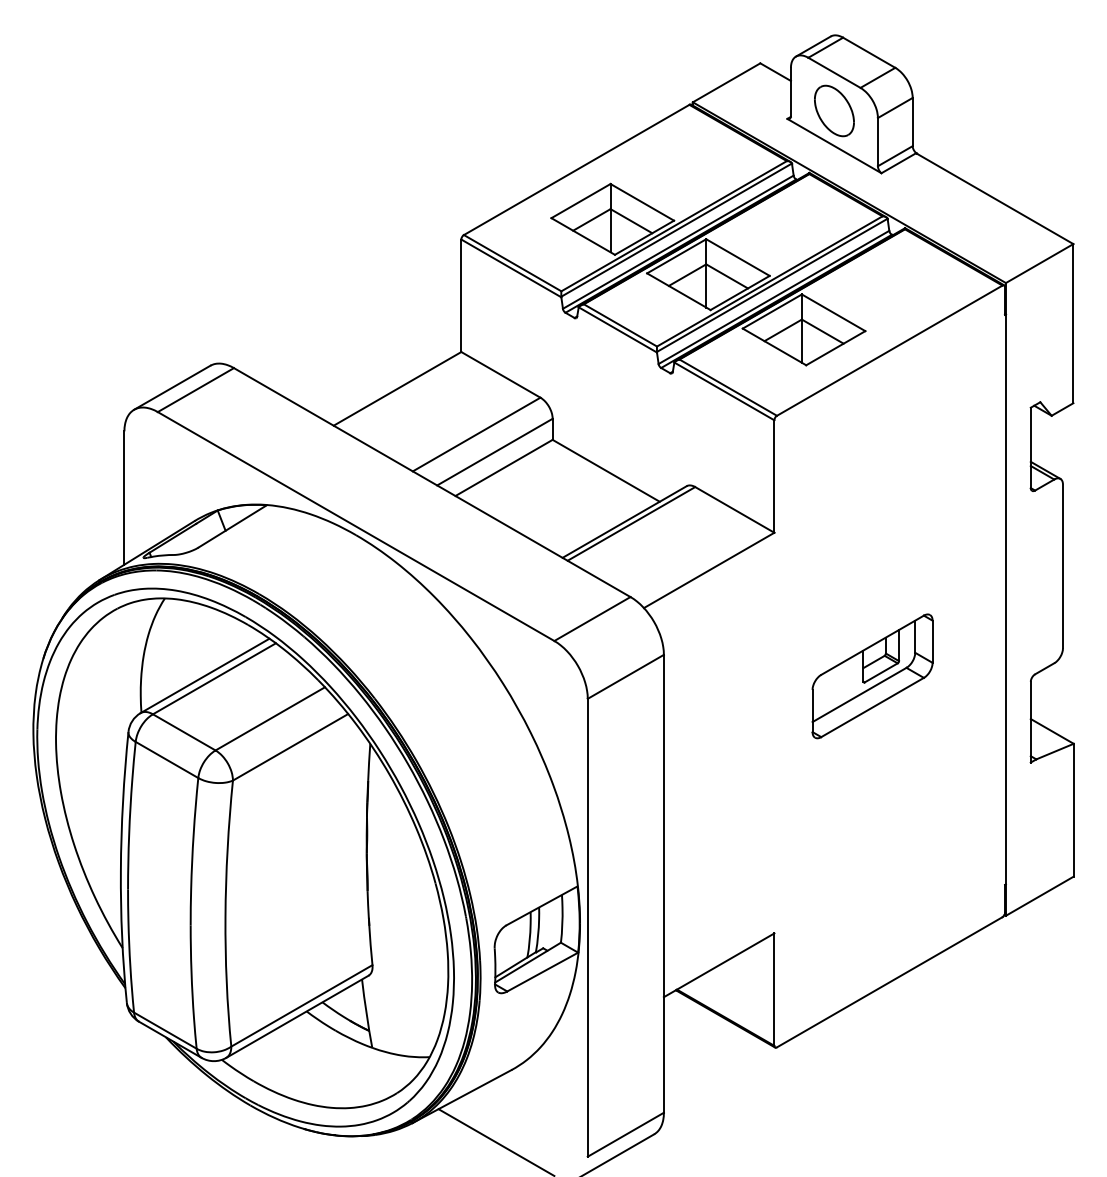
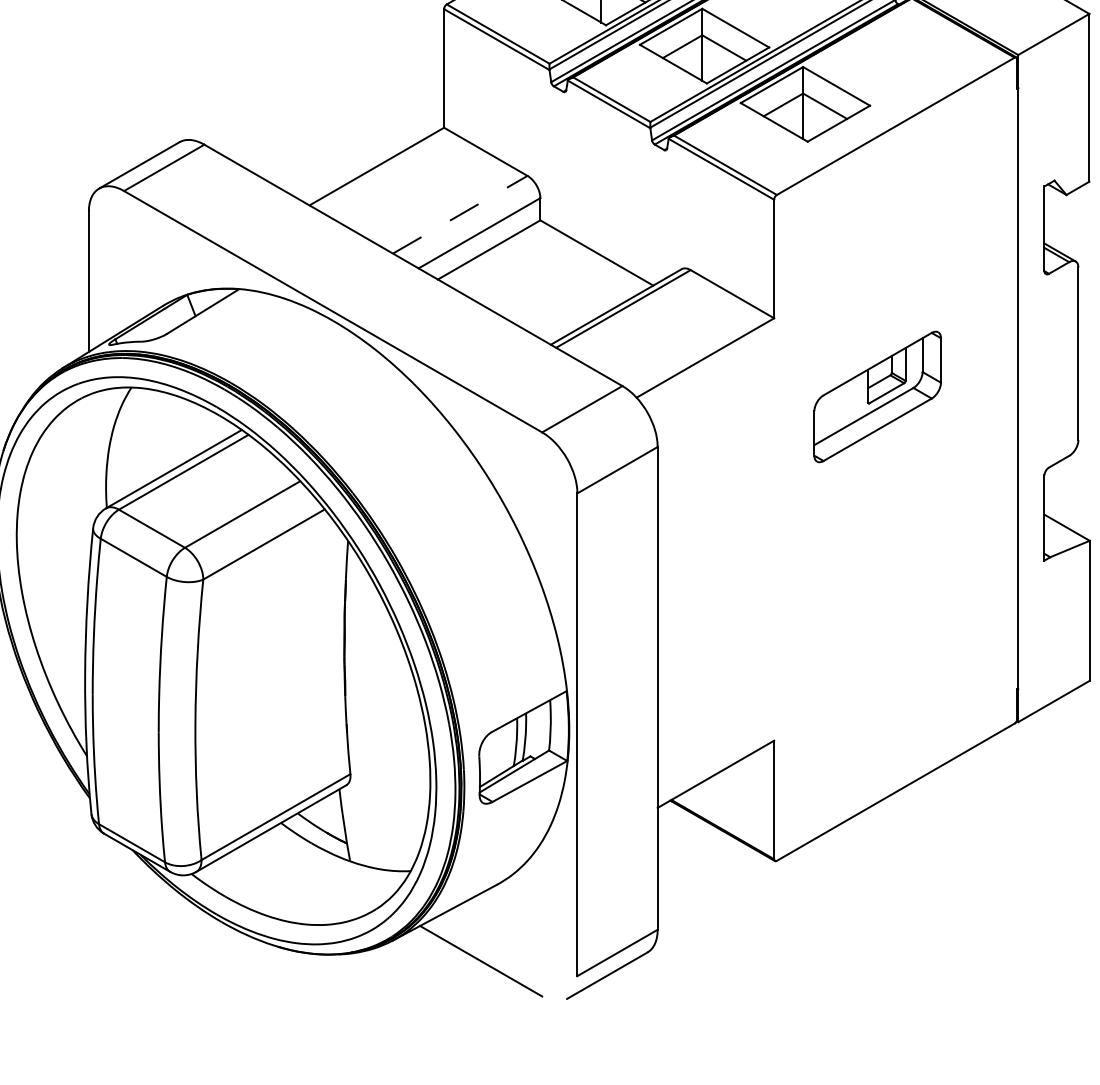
line: (476, 434) -> (460, 214), solid -> dashed
part: (872, 676) -> (877, 397), moved

